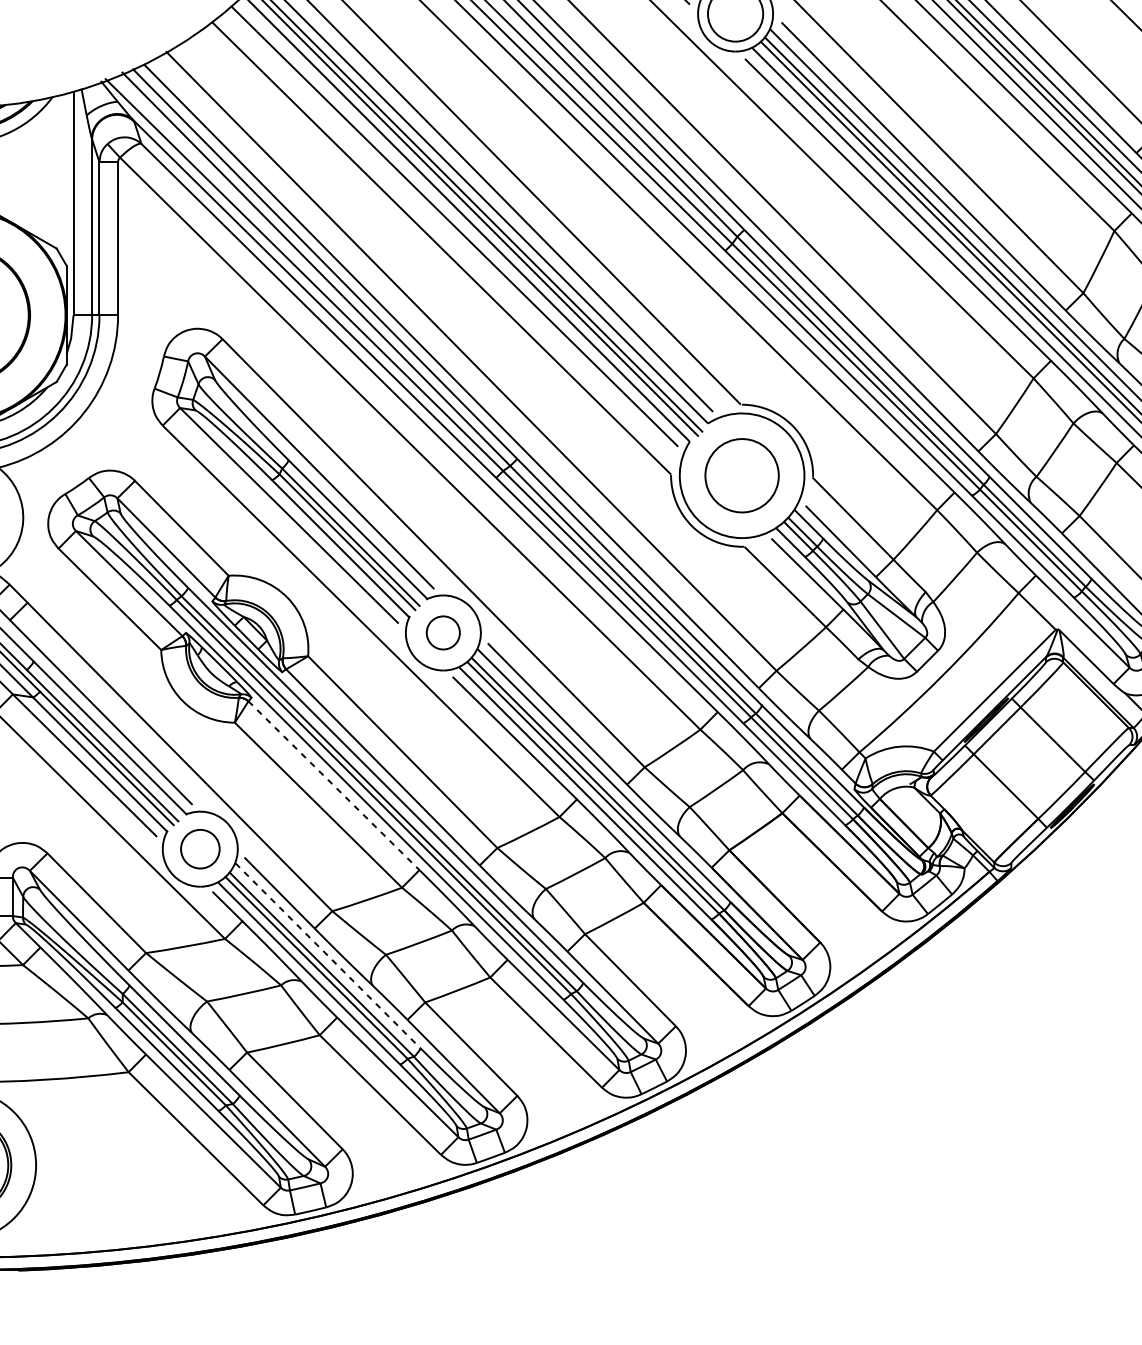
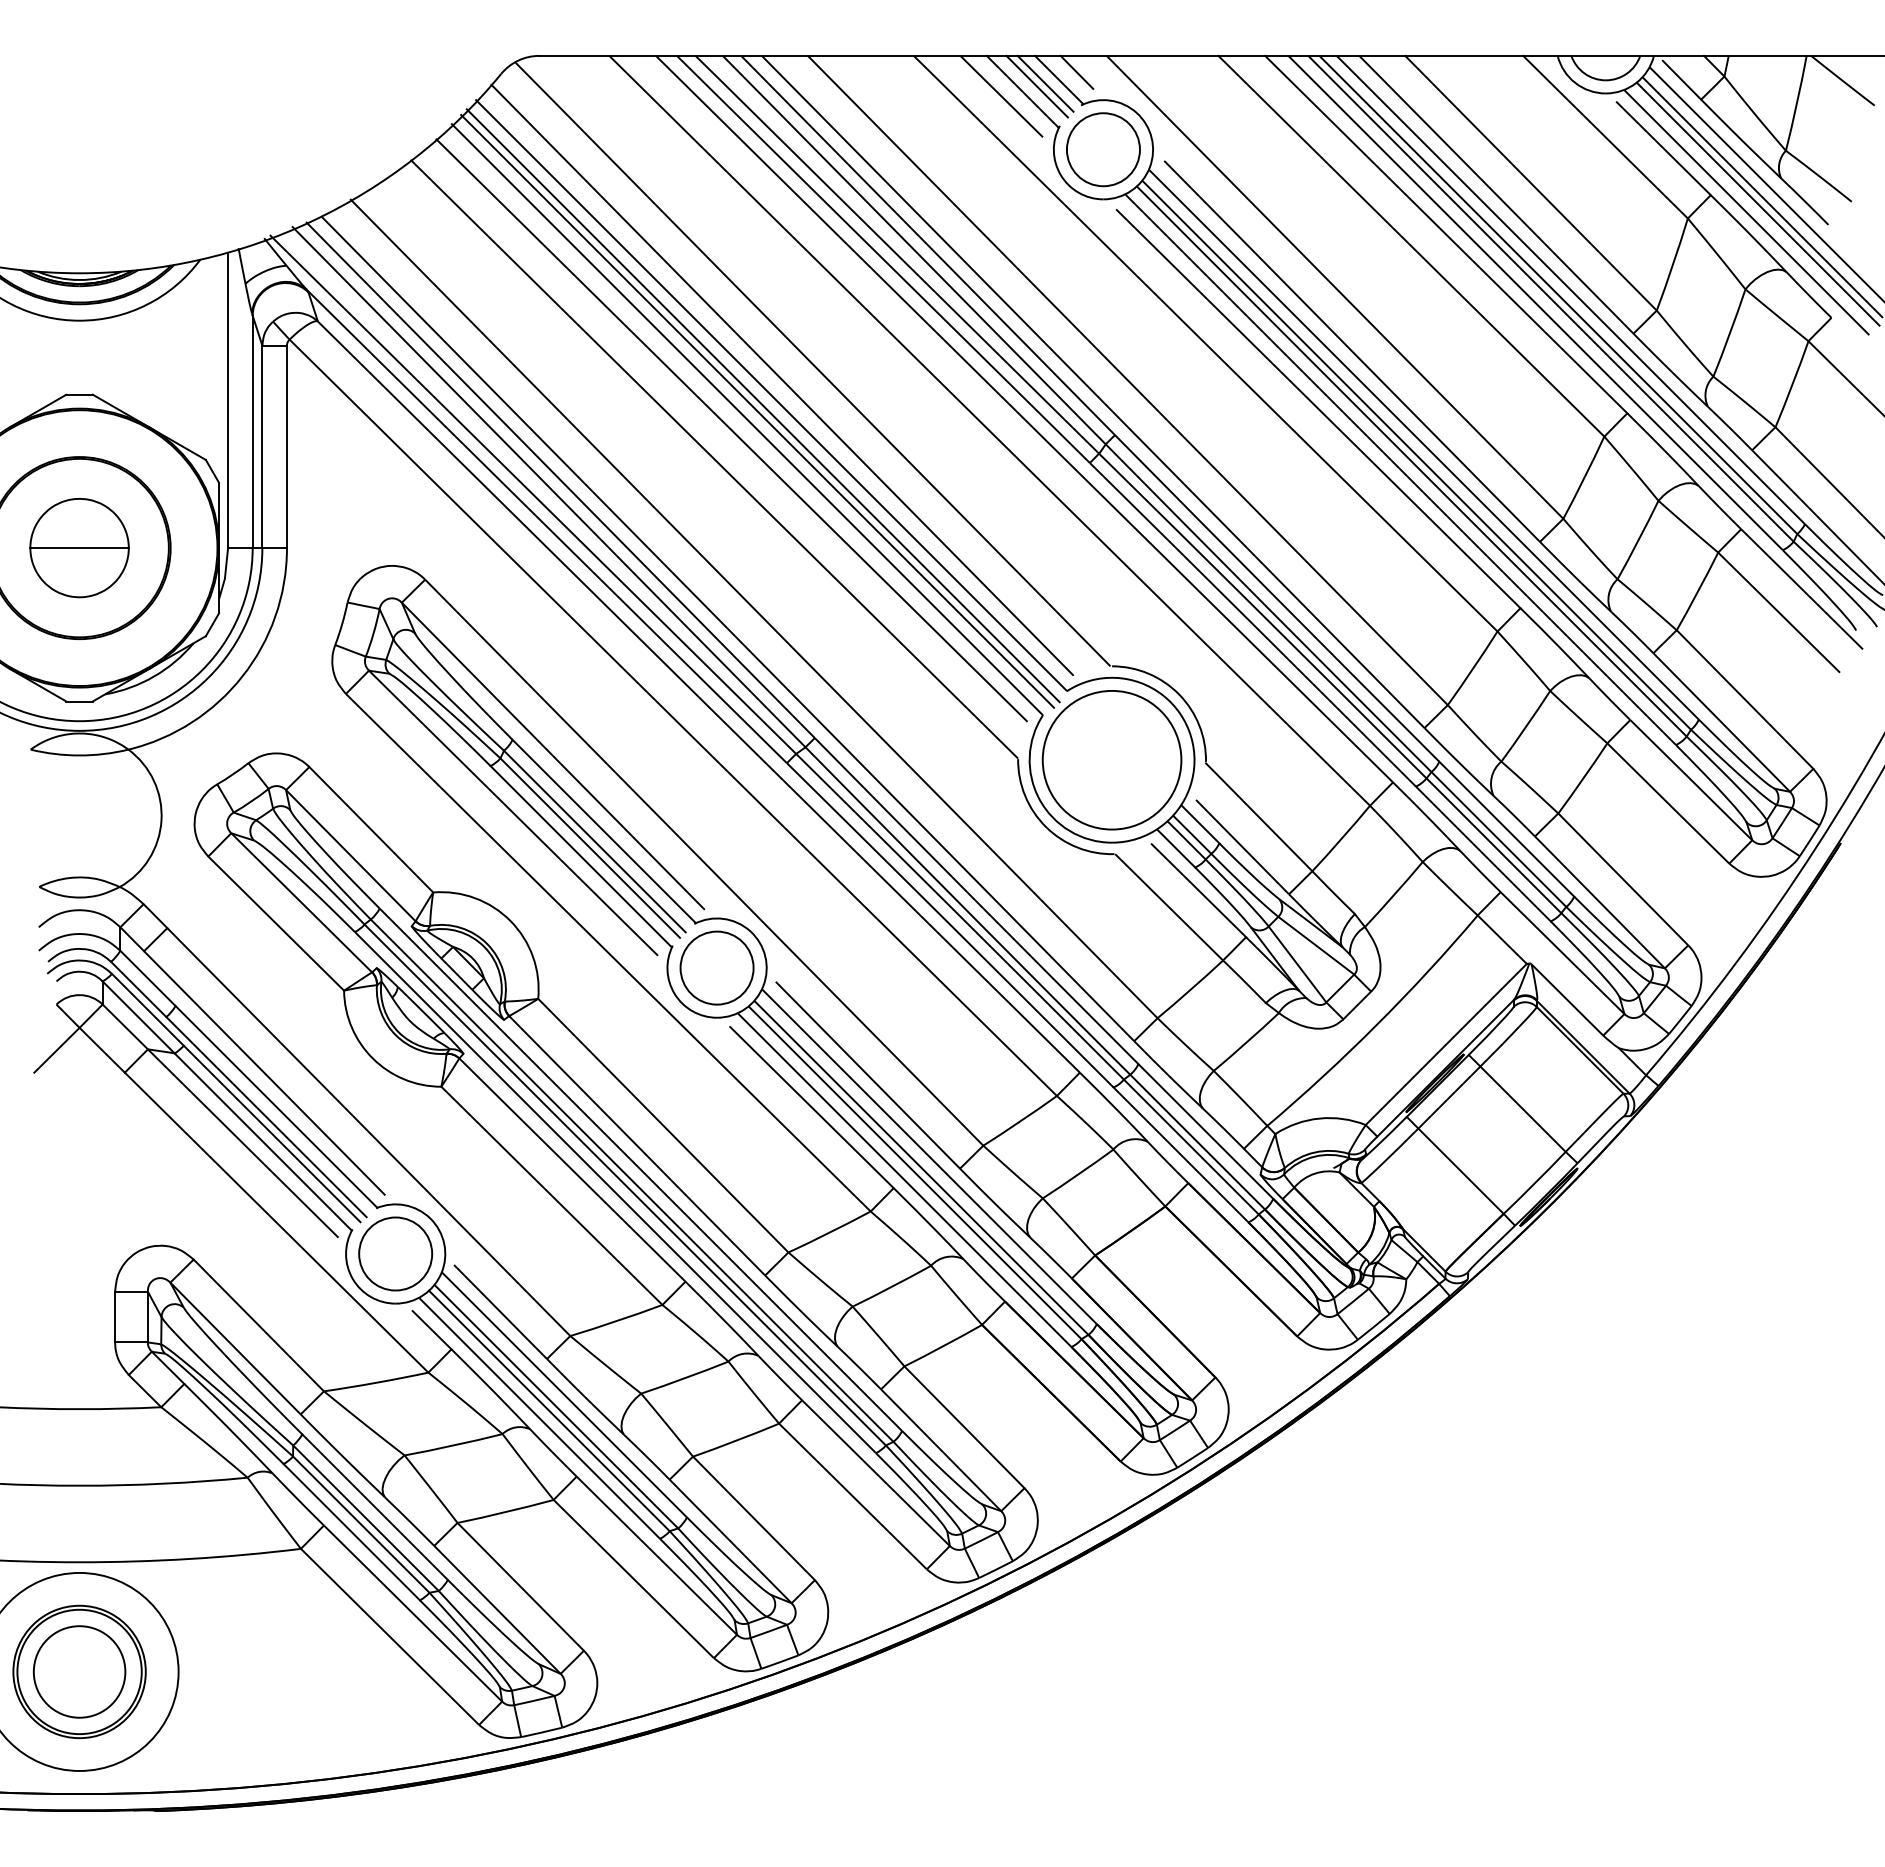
circle: (741, 475) -> (1111, 759), size x1.43
circle: (442, 632) -> (716, 967), size x1.67
line: (333, 785) -> (571, 1169), dashed -> solid
circle: (200, 848) -> (395, 1253), size x1.43
line: (327, 956) -> (564, 1395), dashed -> solid

